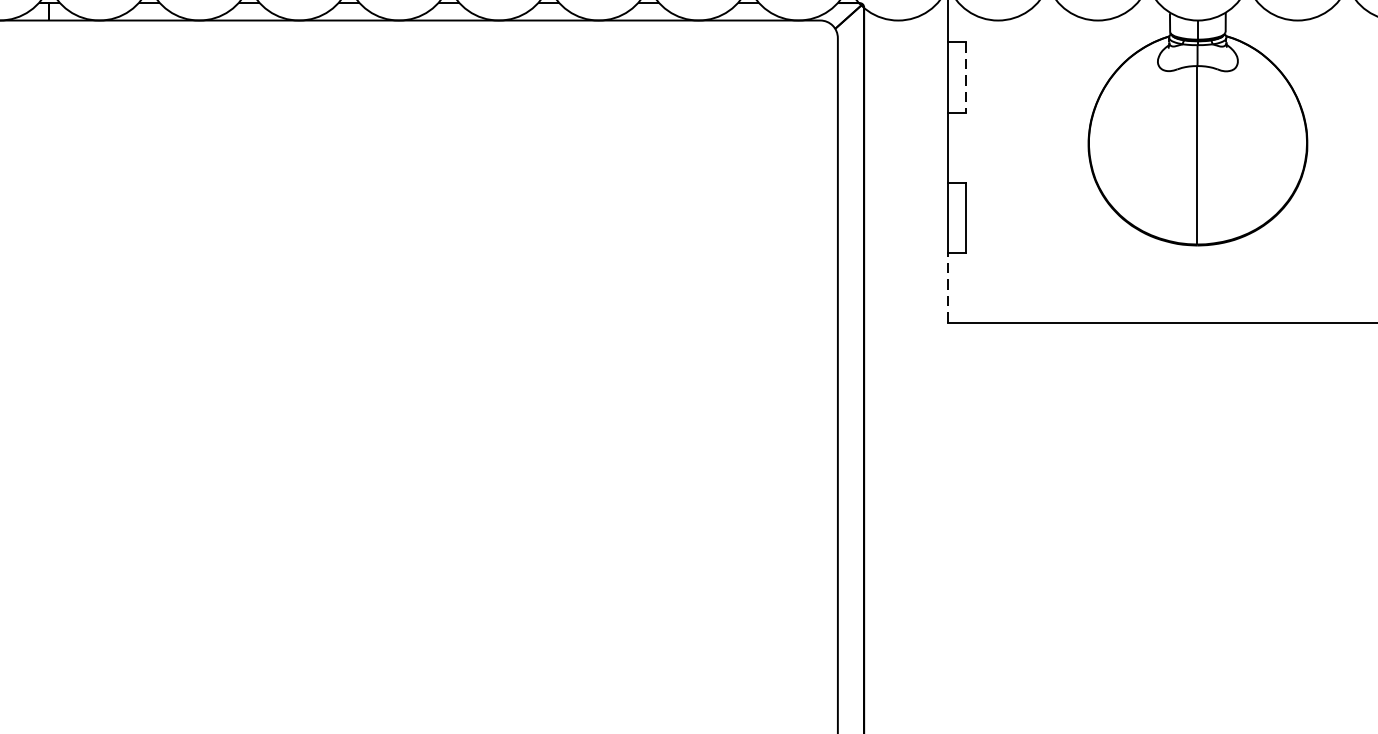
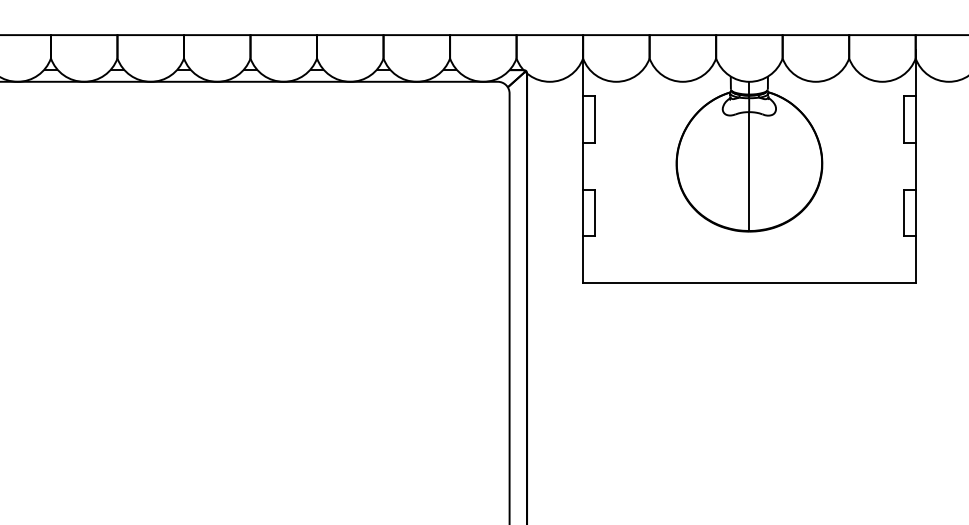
line: (965, 78) -> (594, 120), dashed -> solid
line: (948, 287) -> (583, 259), dashed -> solid

